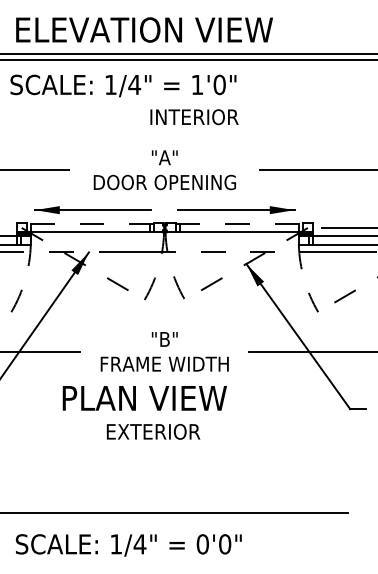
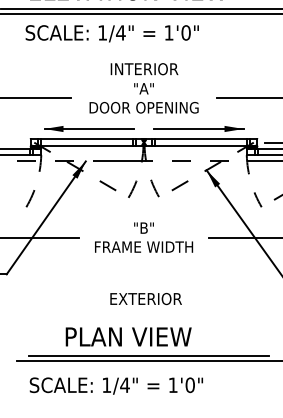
text: (194, 117) -> (144, 69), moved
line: (90, 223) -> (87, 139), dashed -> solid
line: (239, 223) -> (201, 139), dashed -> solid
text: (144, 398) -> (128, 337), moved
text: (153, 431) -> (146, 298), moved
line: (171, 506) -> (149, 356), added
text: (202, 544) -> (172, 385), 0'0" -> 1'0"

